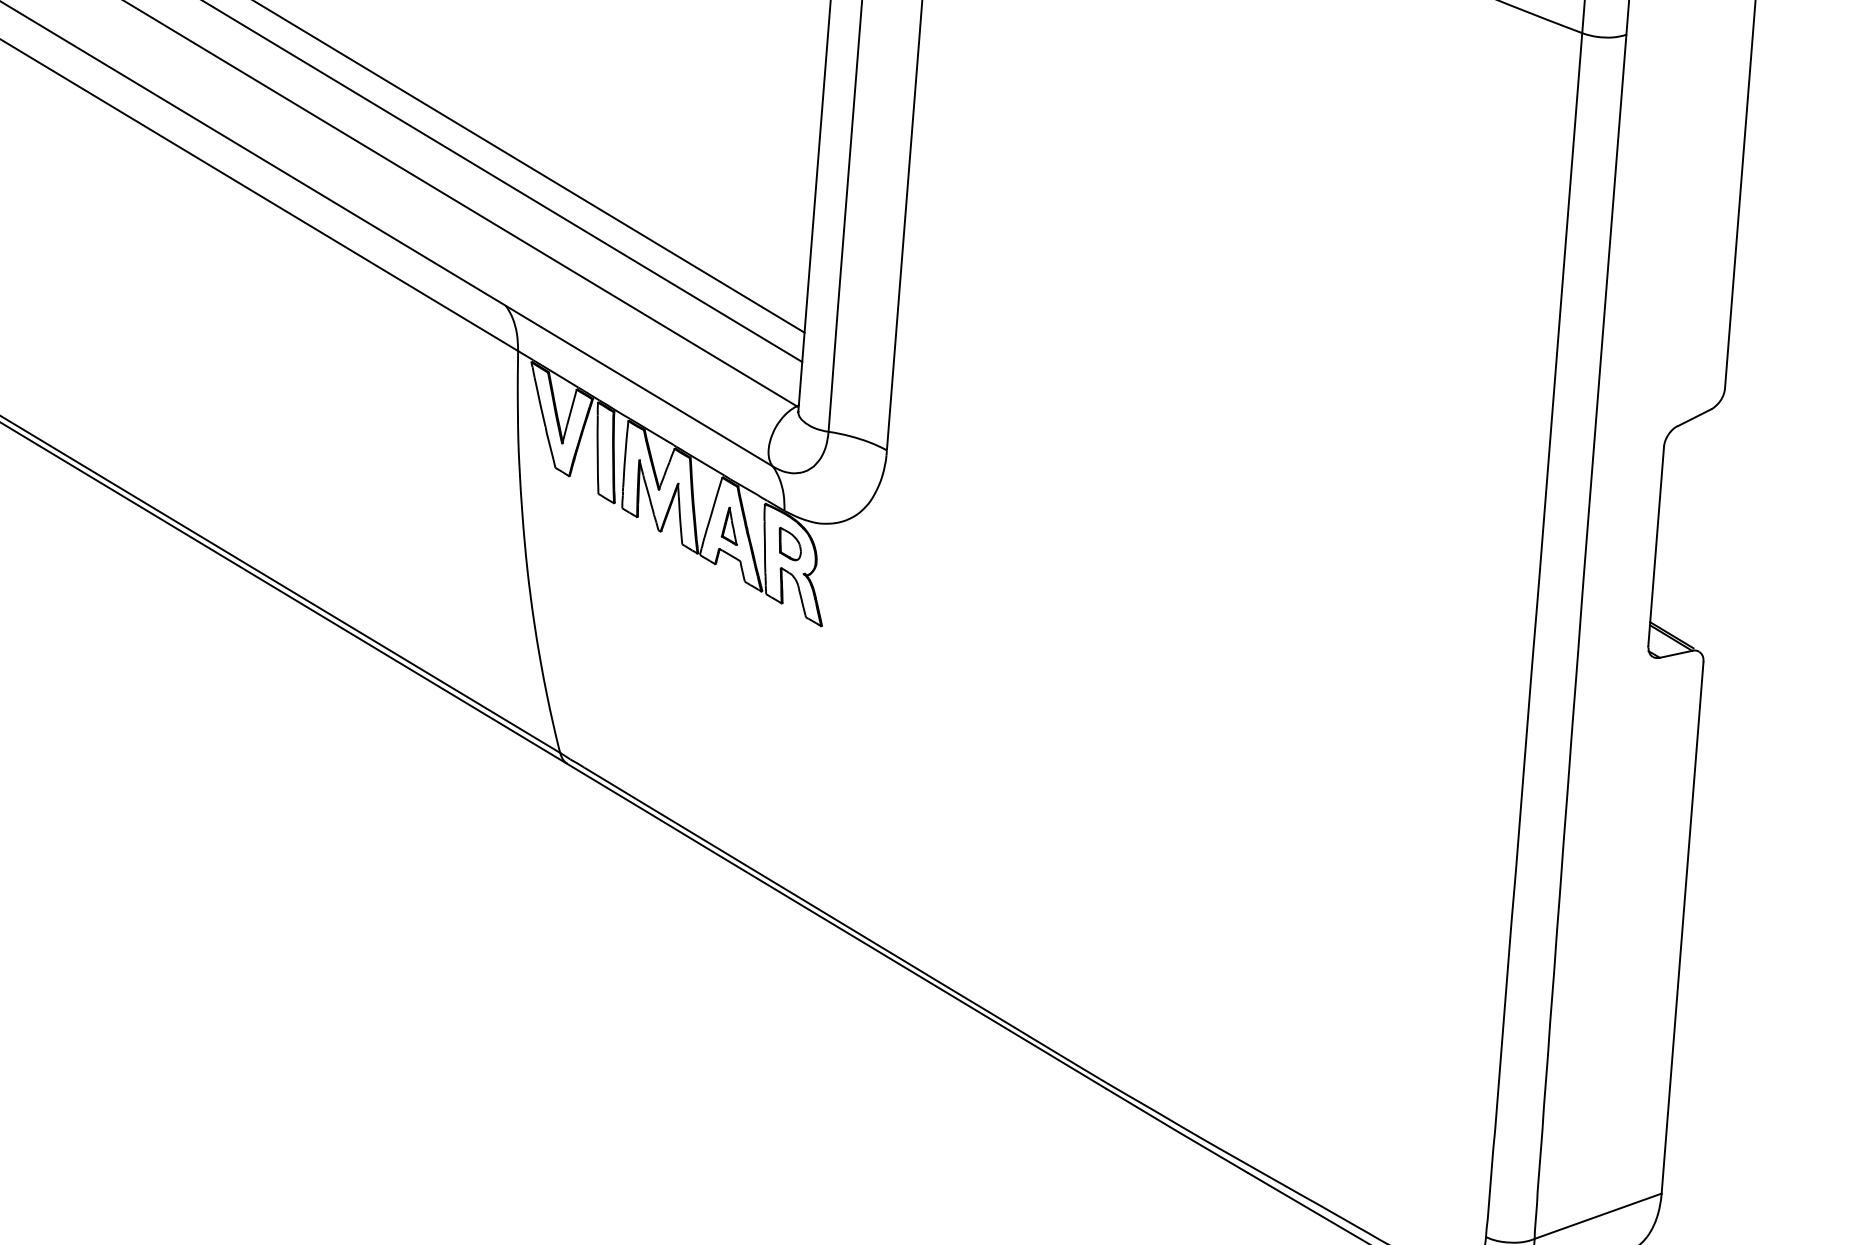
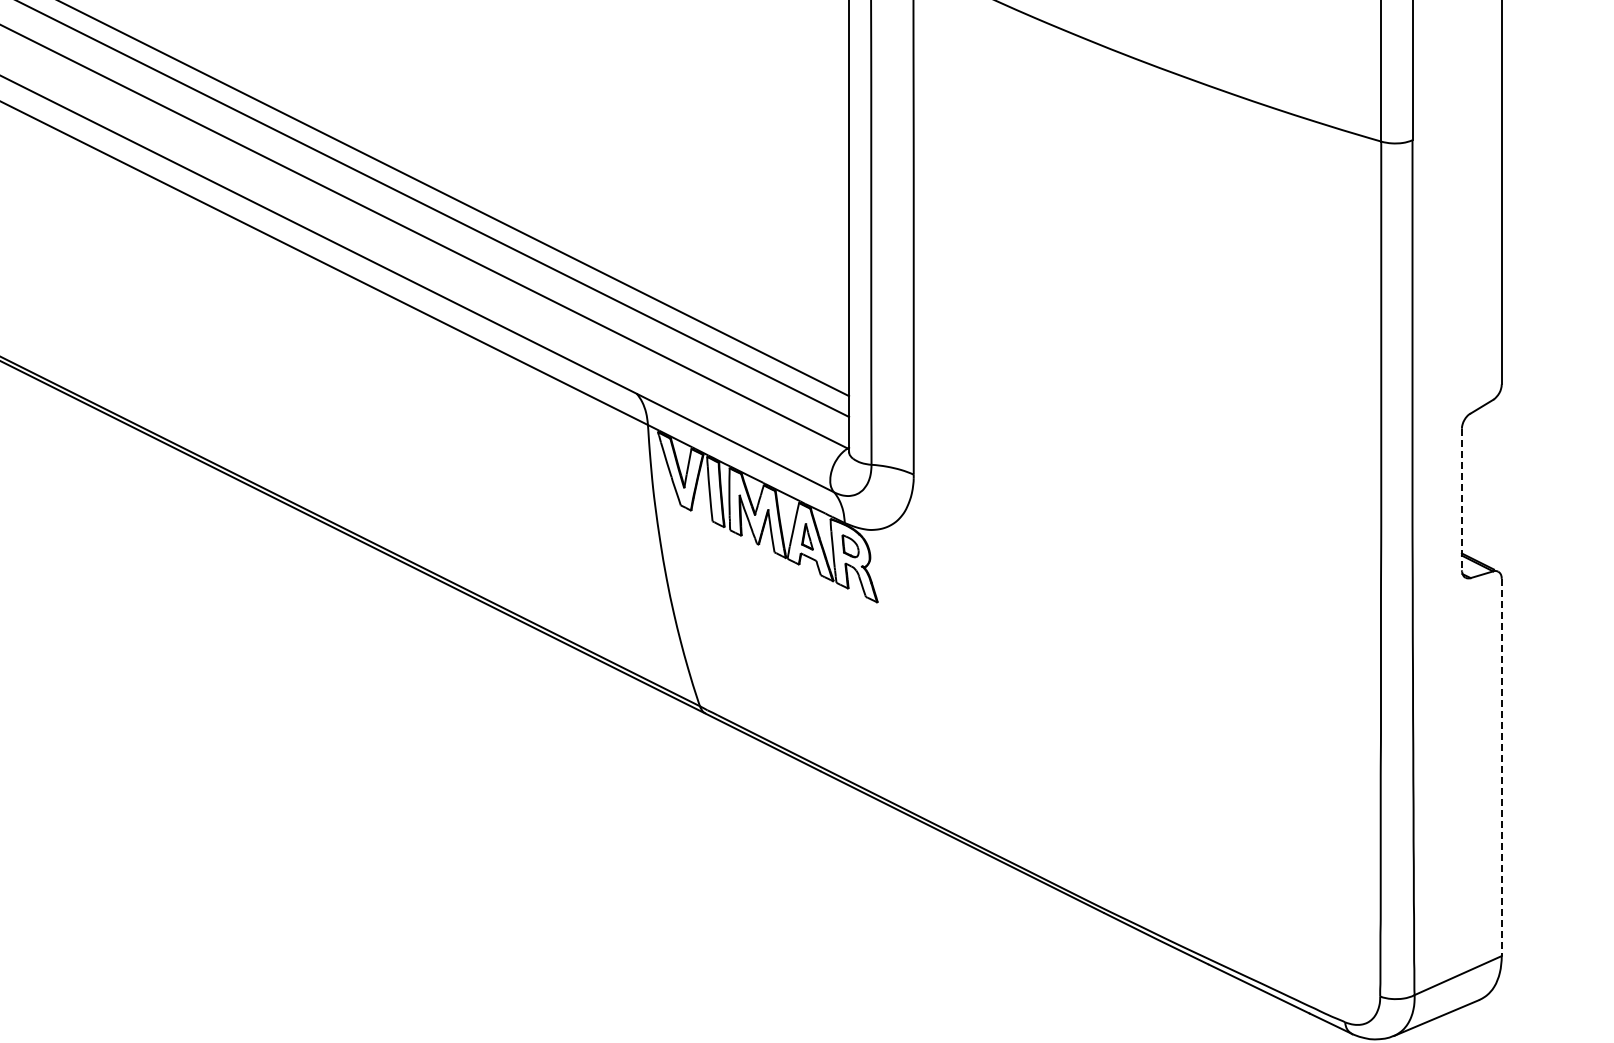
line: (1655, 546) -> (1461, 499), solid -> dashed
line: (1682, 927) -> (1501, 767), solid -> dashed

